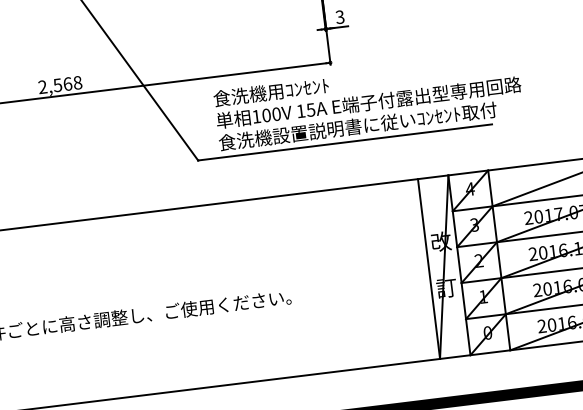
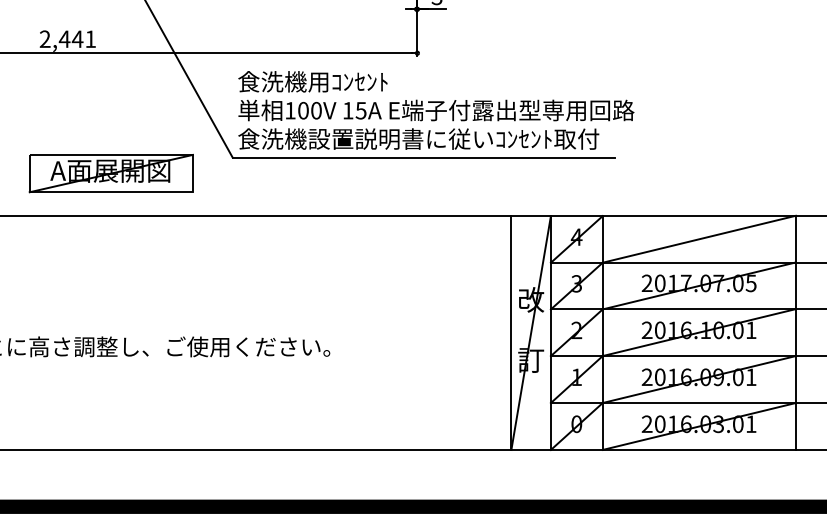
text: (67, 84) -> (77, 39), 2,568 -> 2,441
text: (368, 102) -> (436, 110), moved
part: (105, 184) -> (110, 173), added

